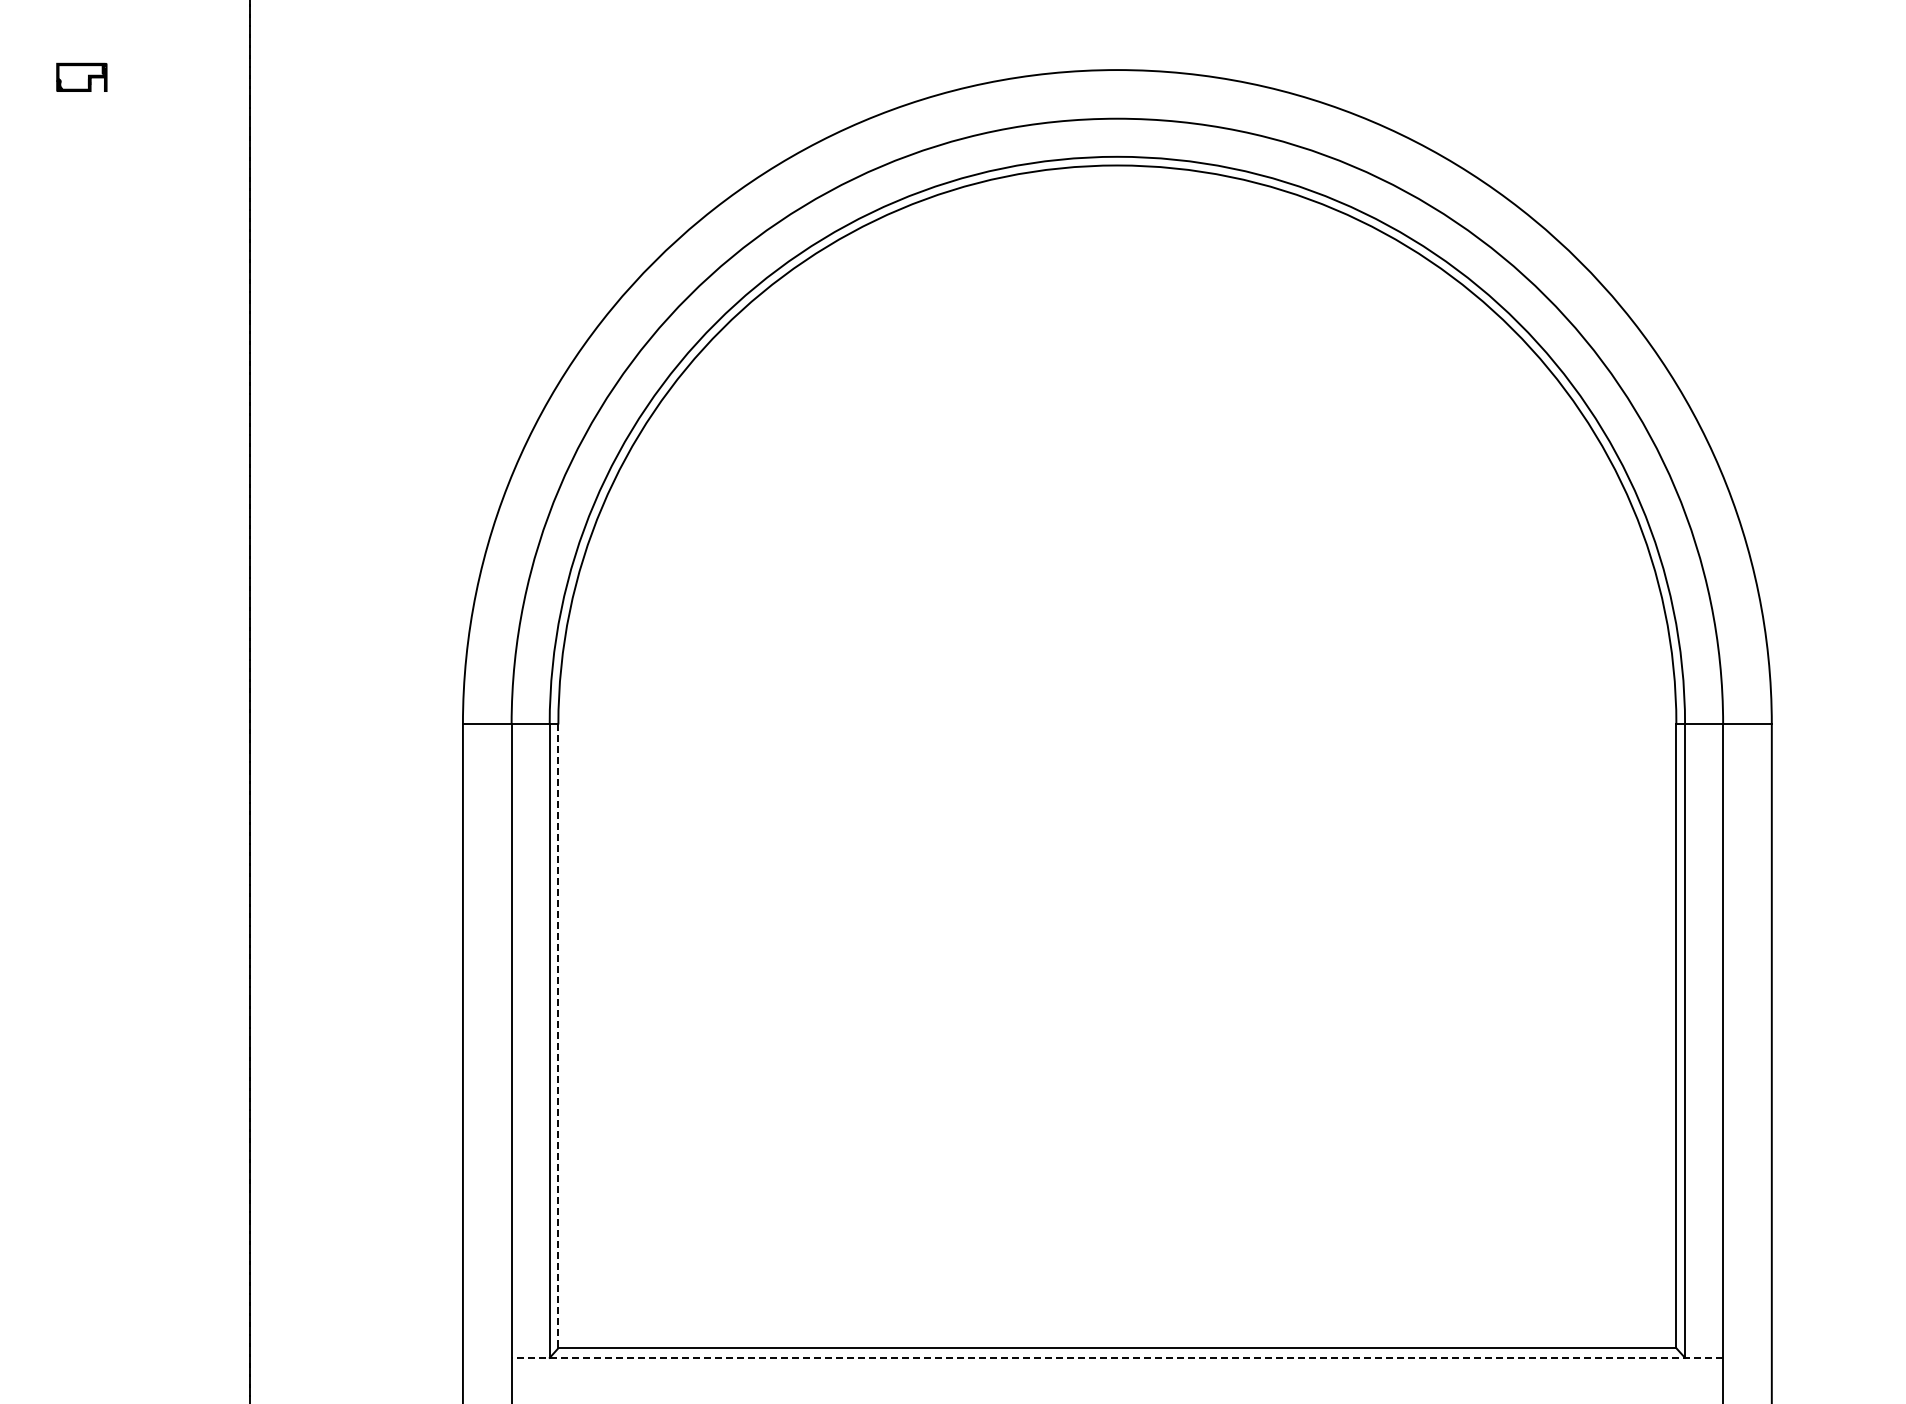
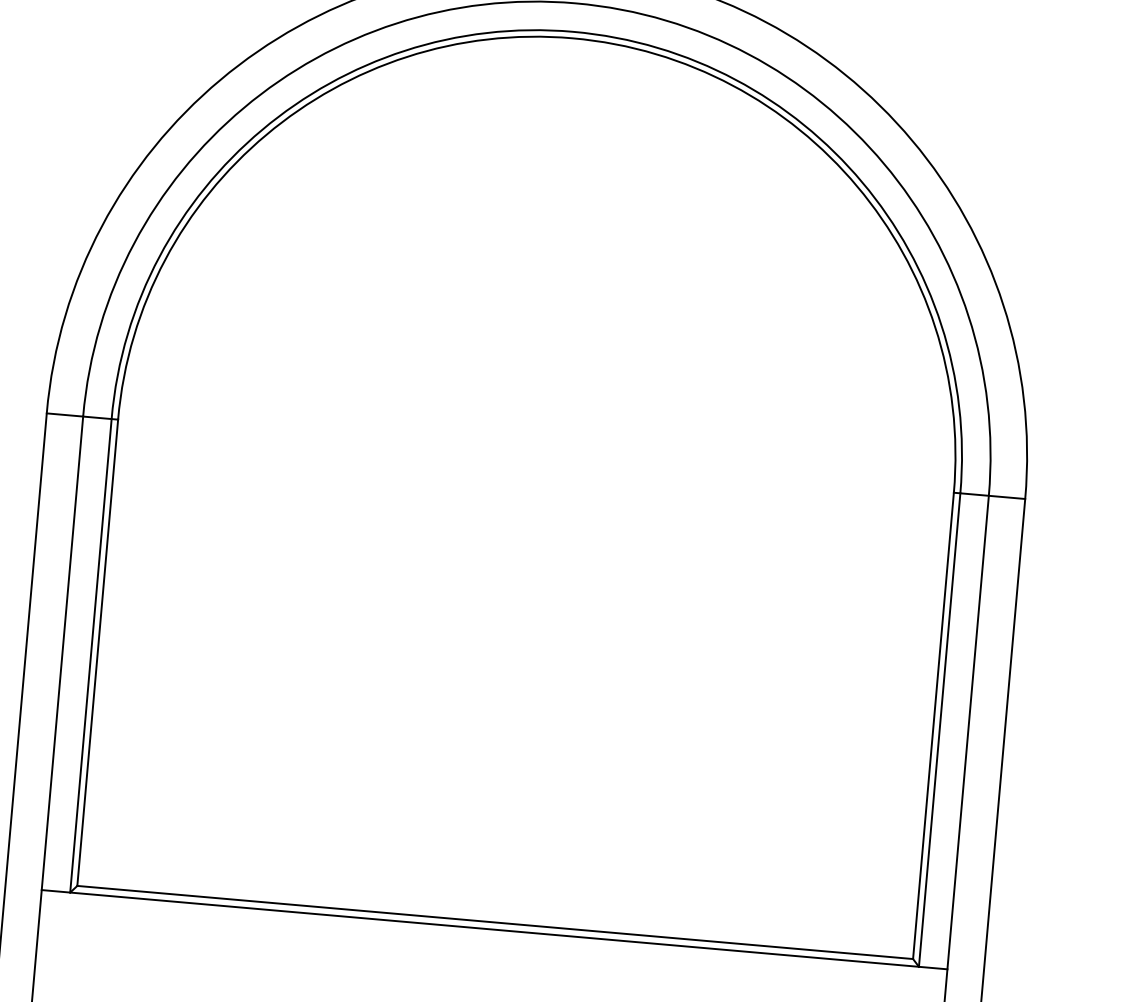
line: (558, 1036) -> (97, 652), dashed -> solid
line: (1117, 1357) -> (494, 929), dashed -> solid

